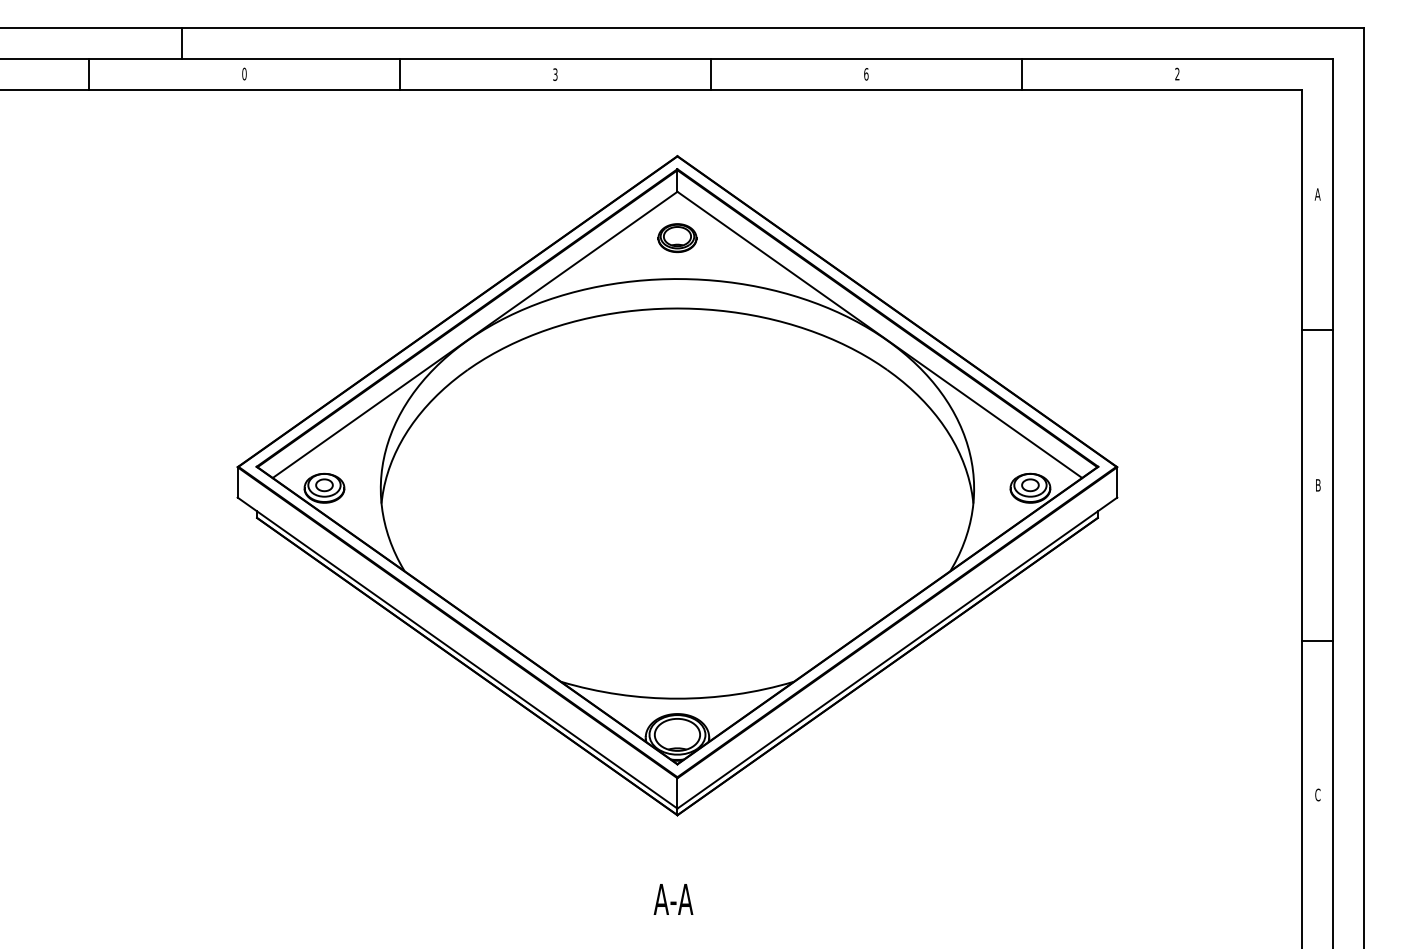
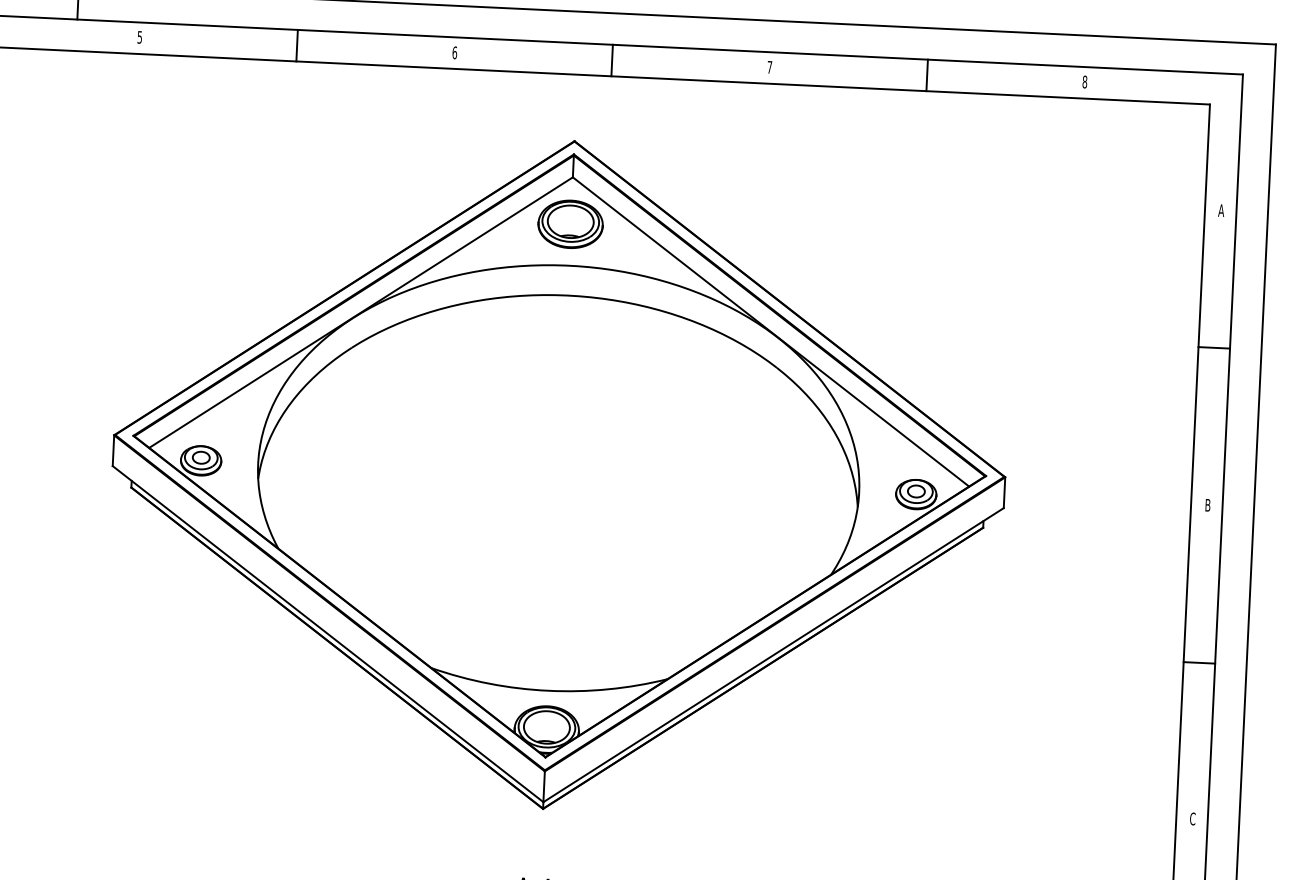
text: (244, 73) -> (139, 36), 0 -> 5
text: (555, 74) -> (454, 52), 3 -> 6
text: (866, 74) -> (769, 67), 6 -> 7
text: (1177, 74) -> (1084, 82), 2 -> 8
part: (677, 237) -> (570, 223), size x1.67

